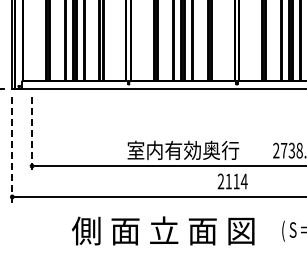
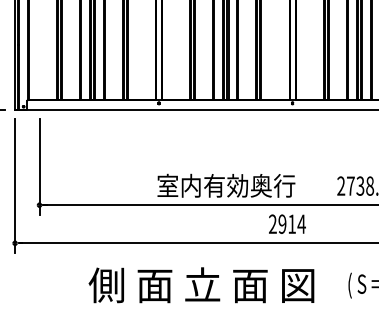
line: (32, 135) -> (40, 167), dashed -> solid
line: (12, 150) -> (15, 185), dashed -> solid
text: (228, 181) -> (282, 224), 2114 -> 2914

